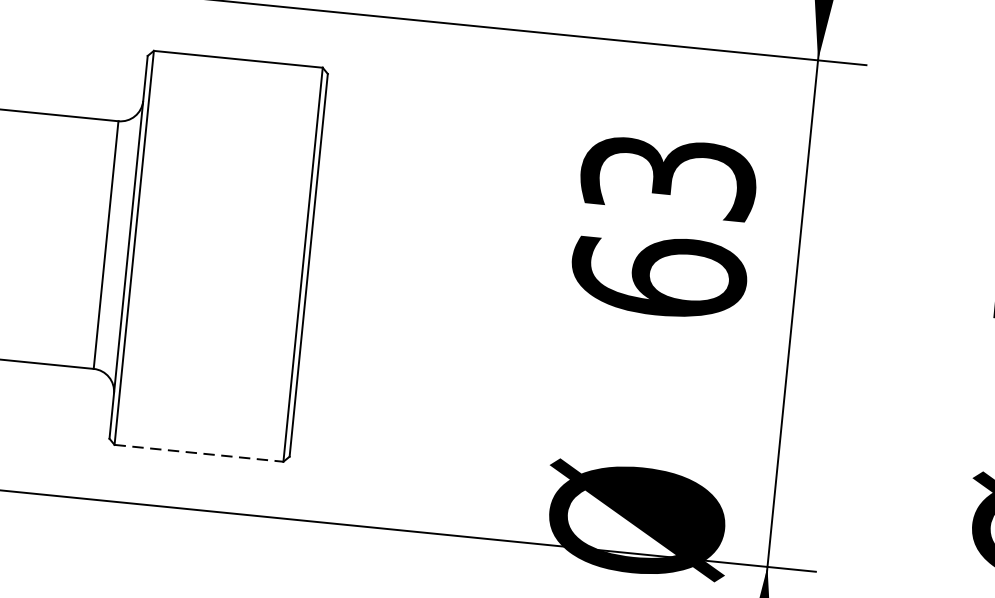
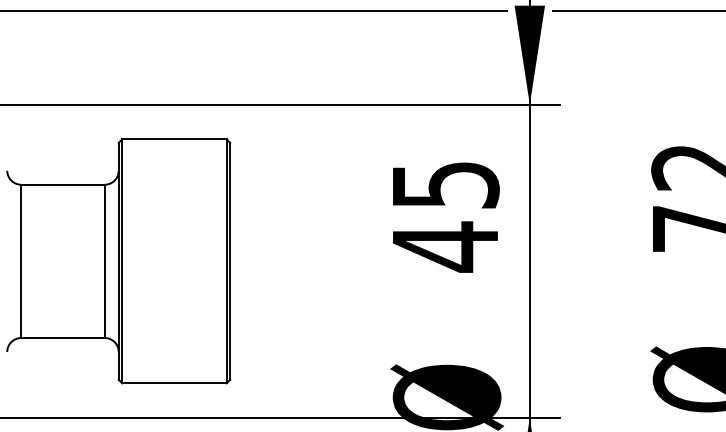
text: (663, 229) -> (445, 217), 63 -> 45
line: (198, 453) -> (174, 383), dashed -> solid

